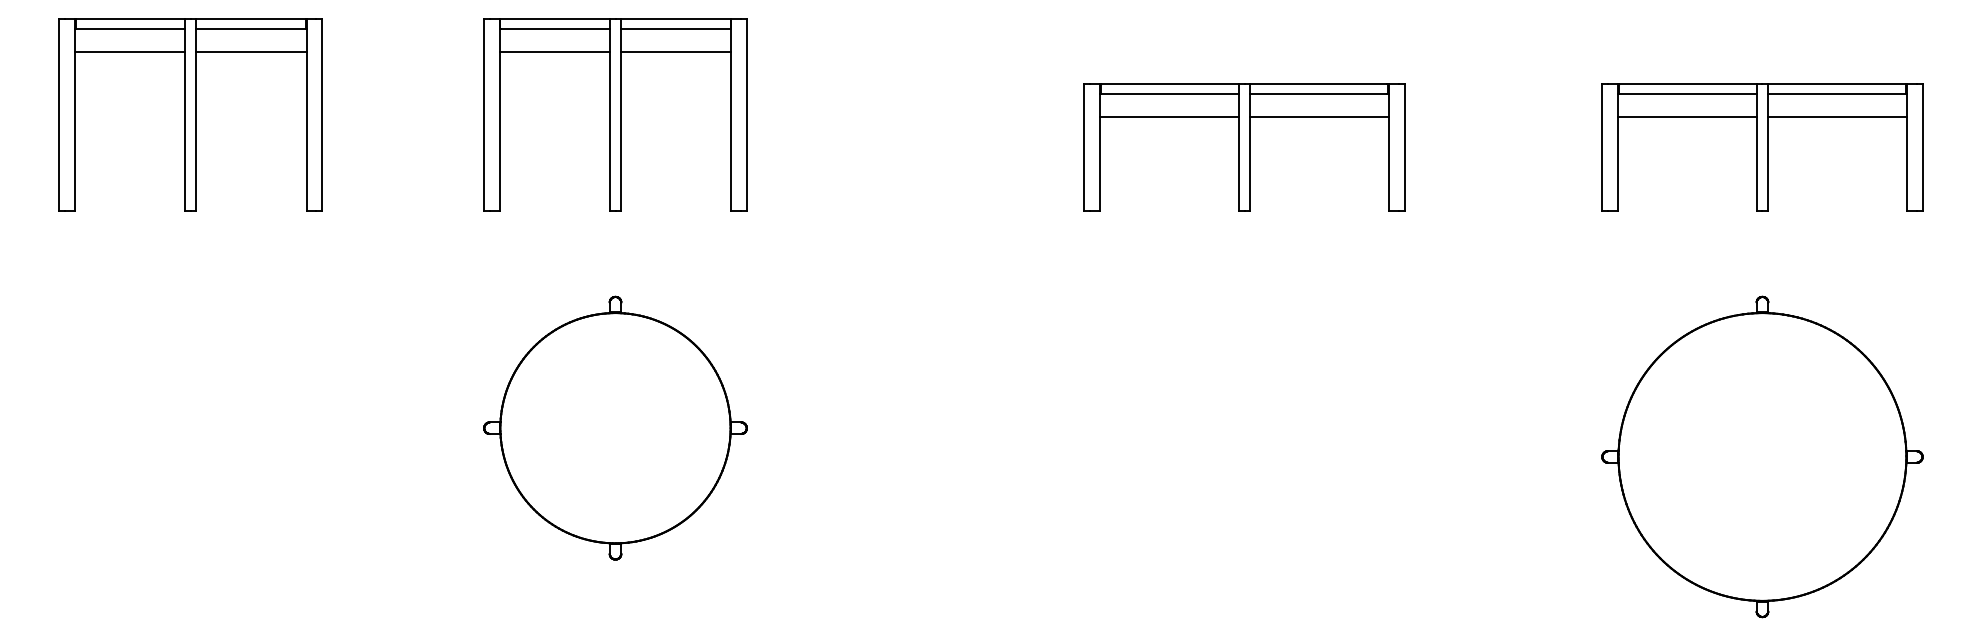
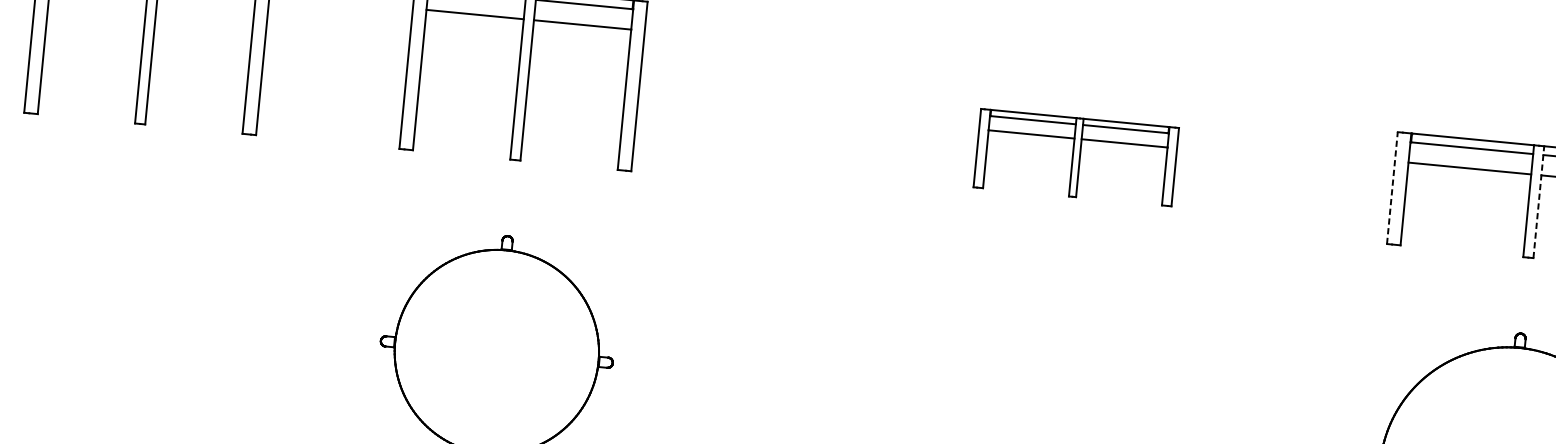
part: (1244, 147) -> (1076, 157), size x0.7
line: (1602, 147) -> (1392, 188), solid -> dashed
line: (1768, 147) -> (1539, 202), solid -> dashed

